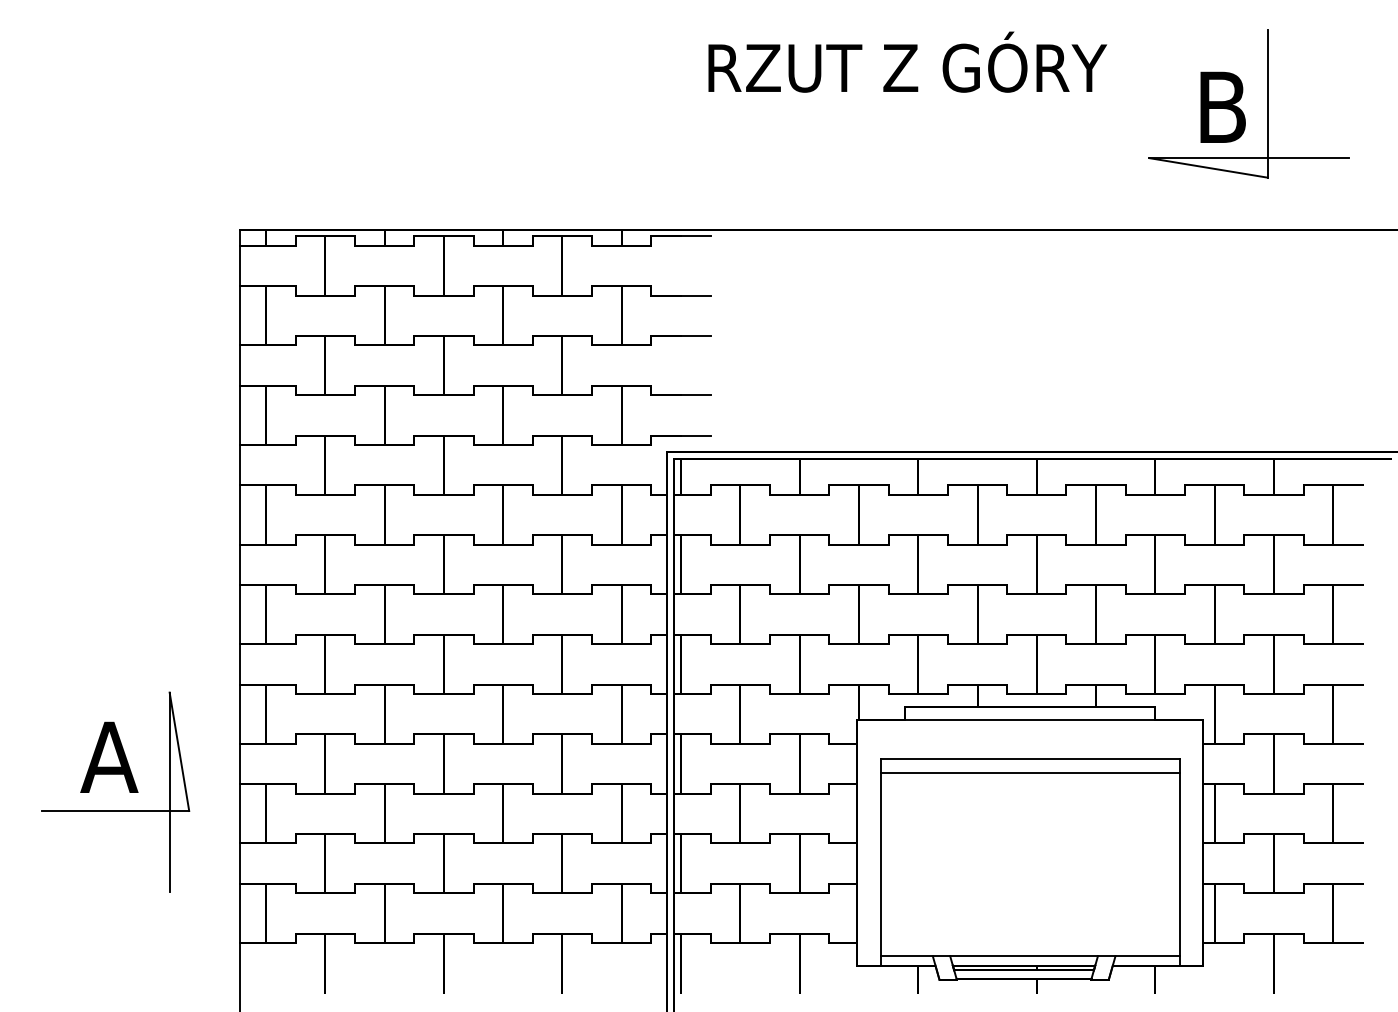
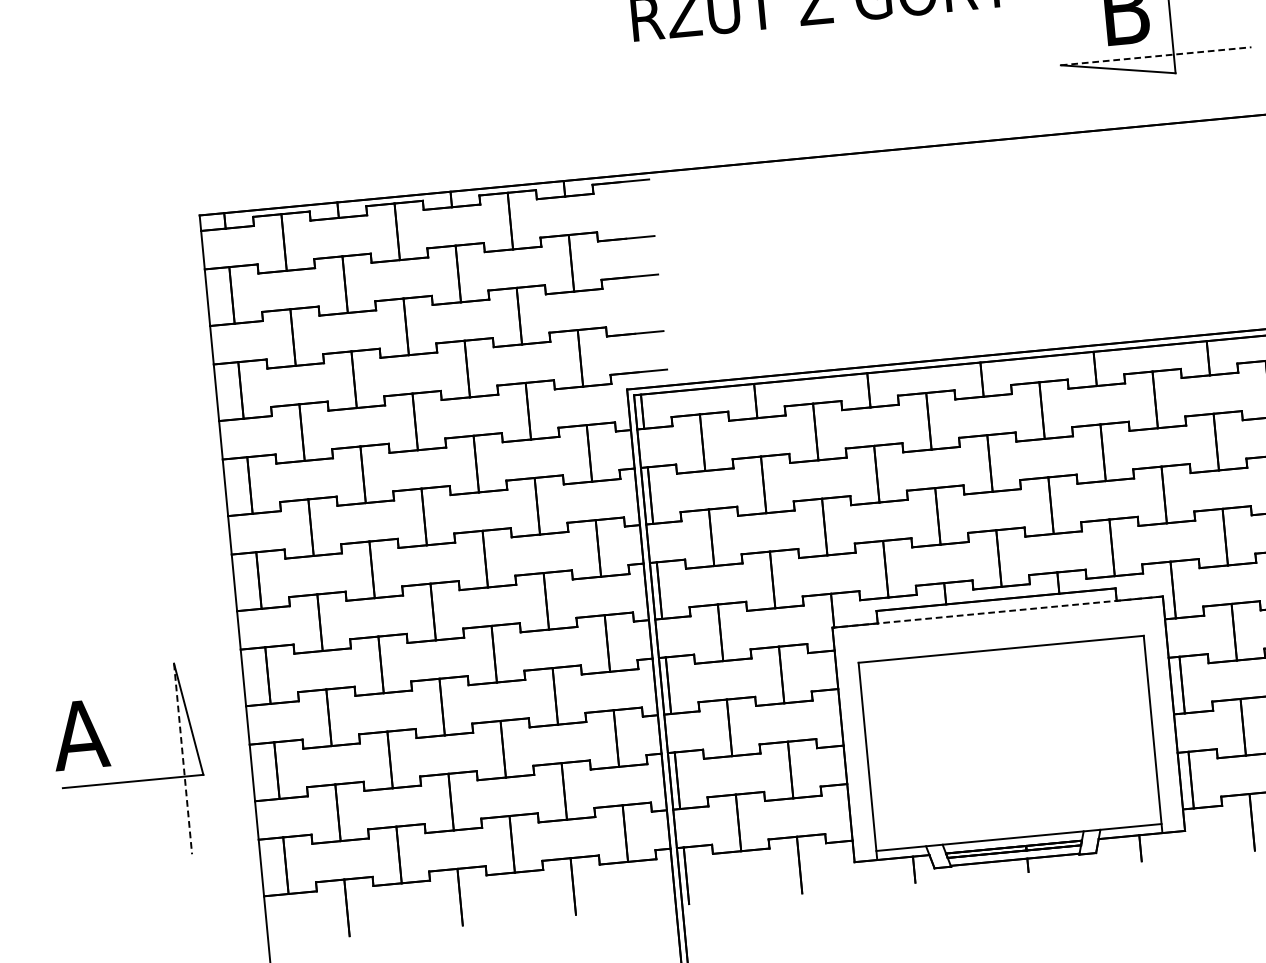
line: (1249, 158) -> (1156, 56), solid -> dashed
line: (1029, 719) -> (996, 611), solid -> dashed
text: (109, 756) -> (80, 734), moved
line: (1029, 773) -> (1001, 663), removed
line: (169, 792) -> (182, 759), solid -> dashed

